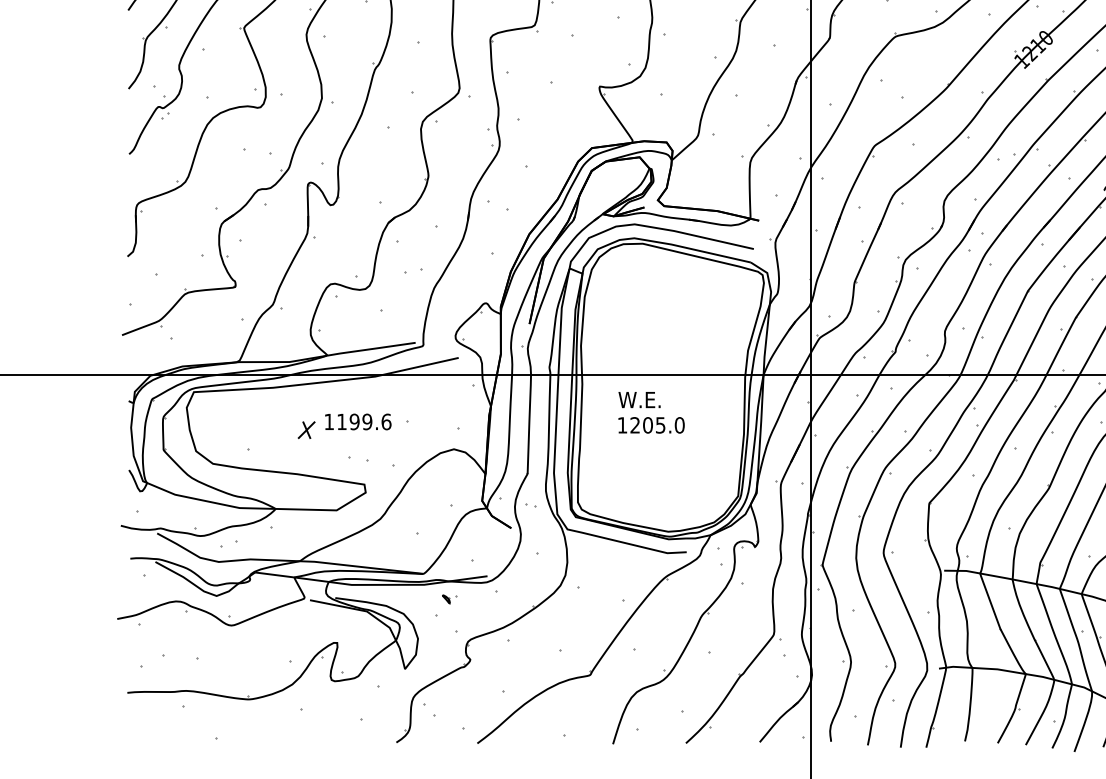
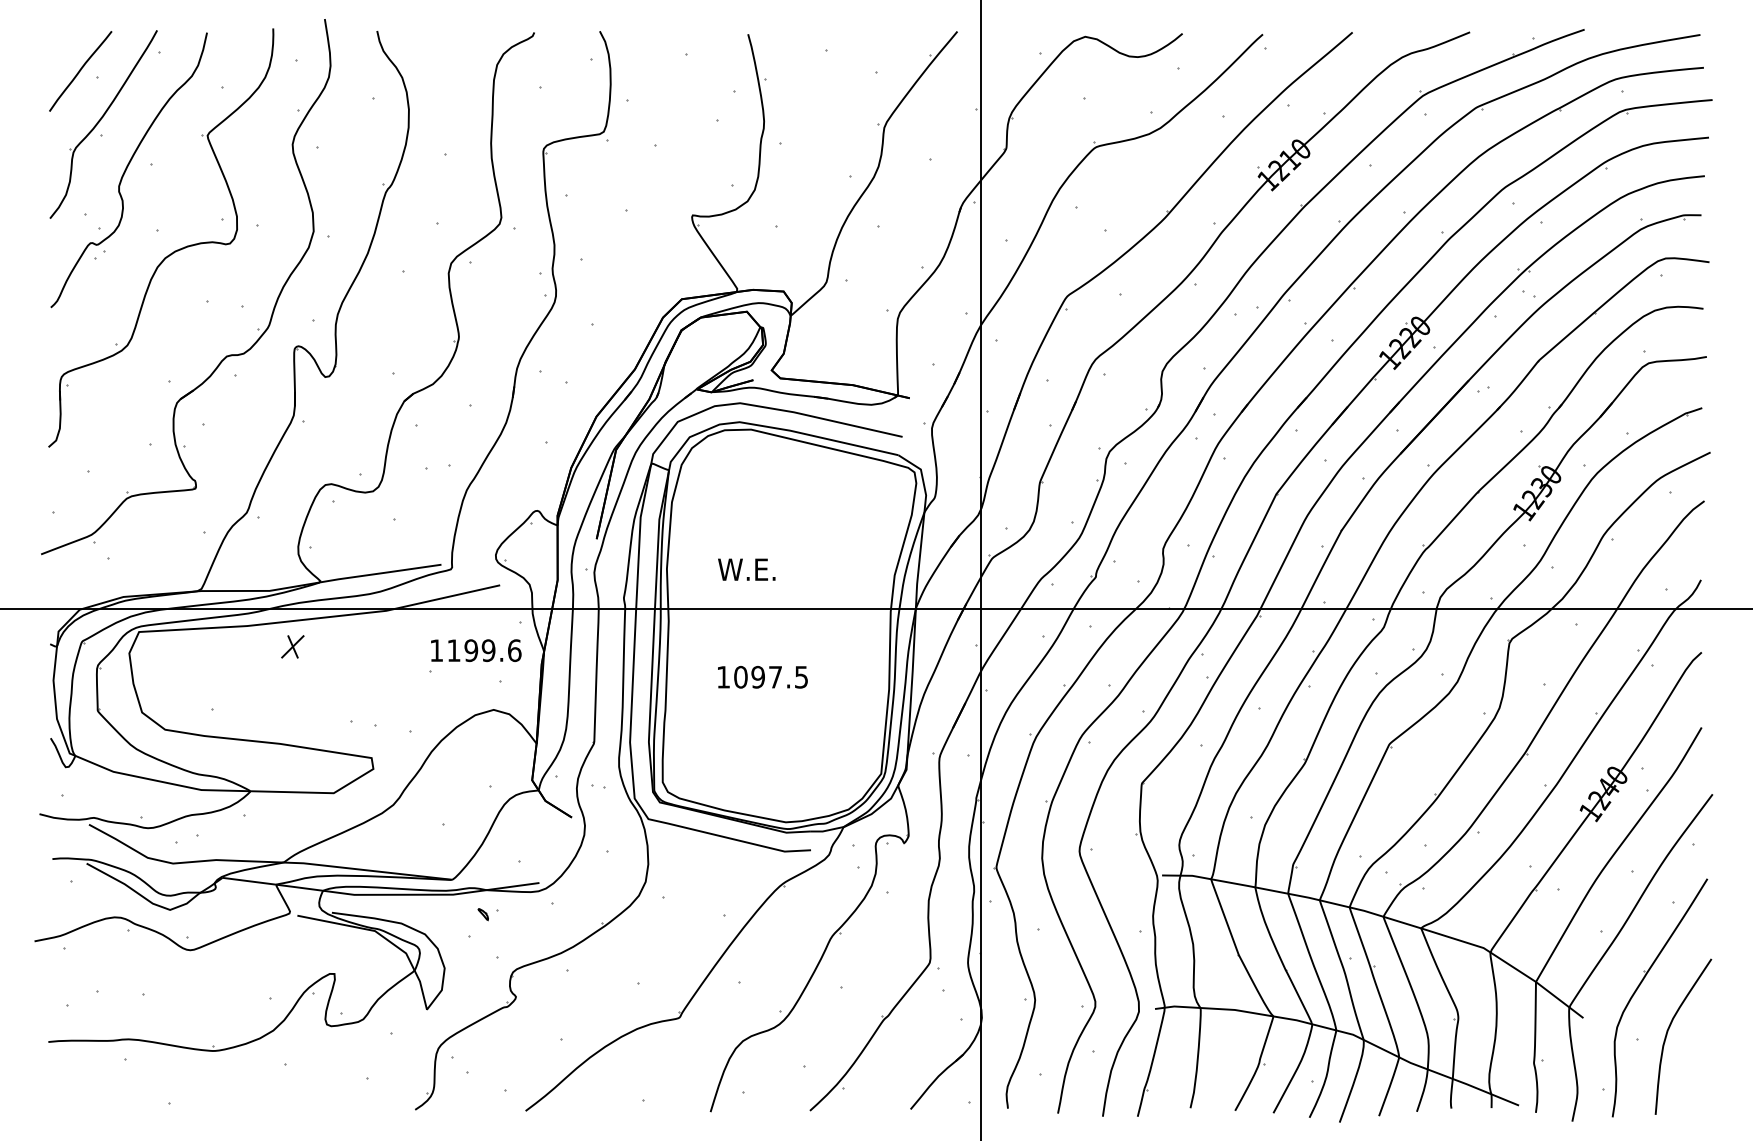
text: (639, 399) -> (746, 569), moved
text: (358, 421) -> (476, 650), moved
text: (657, 424) -> (771, 676), 1205.0 -> 1097.5
part: (306, 429) -> (292, 646), moved

